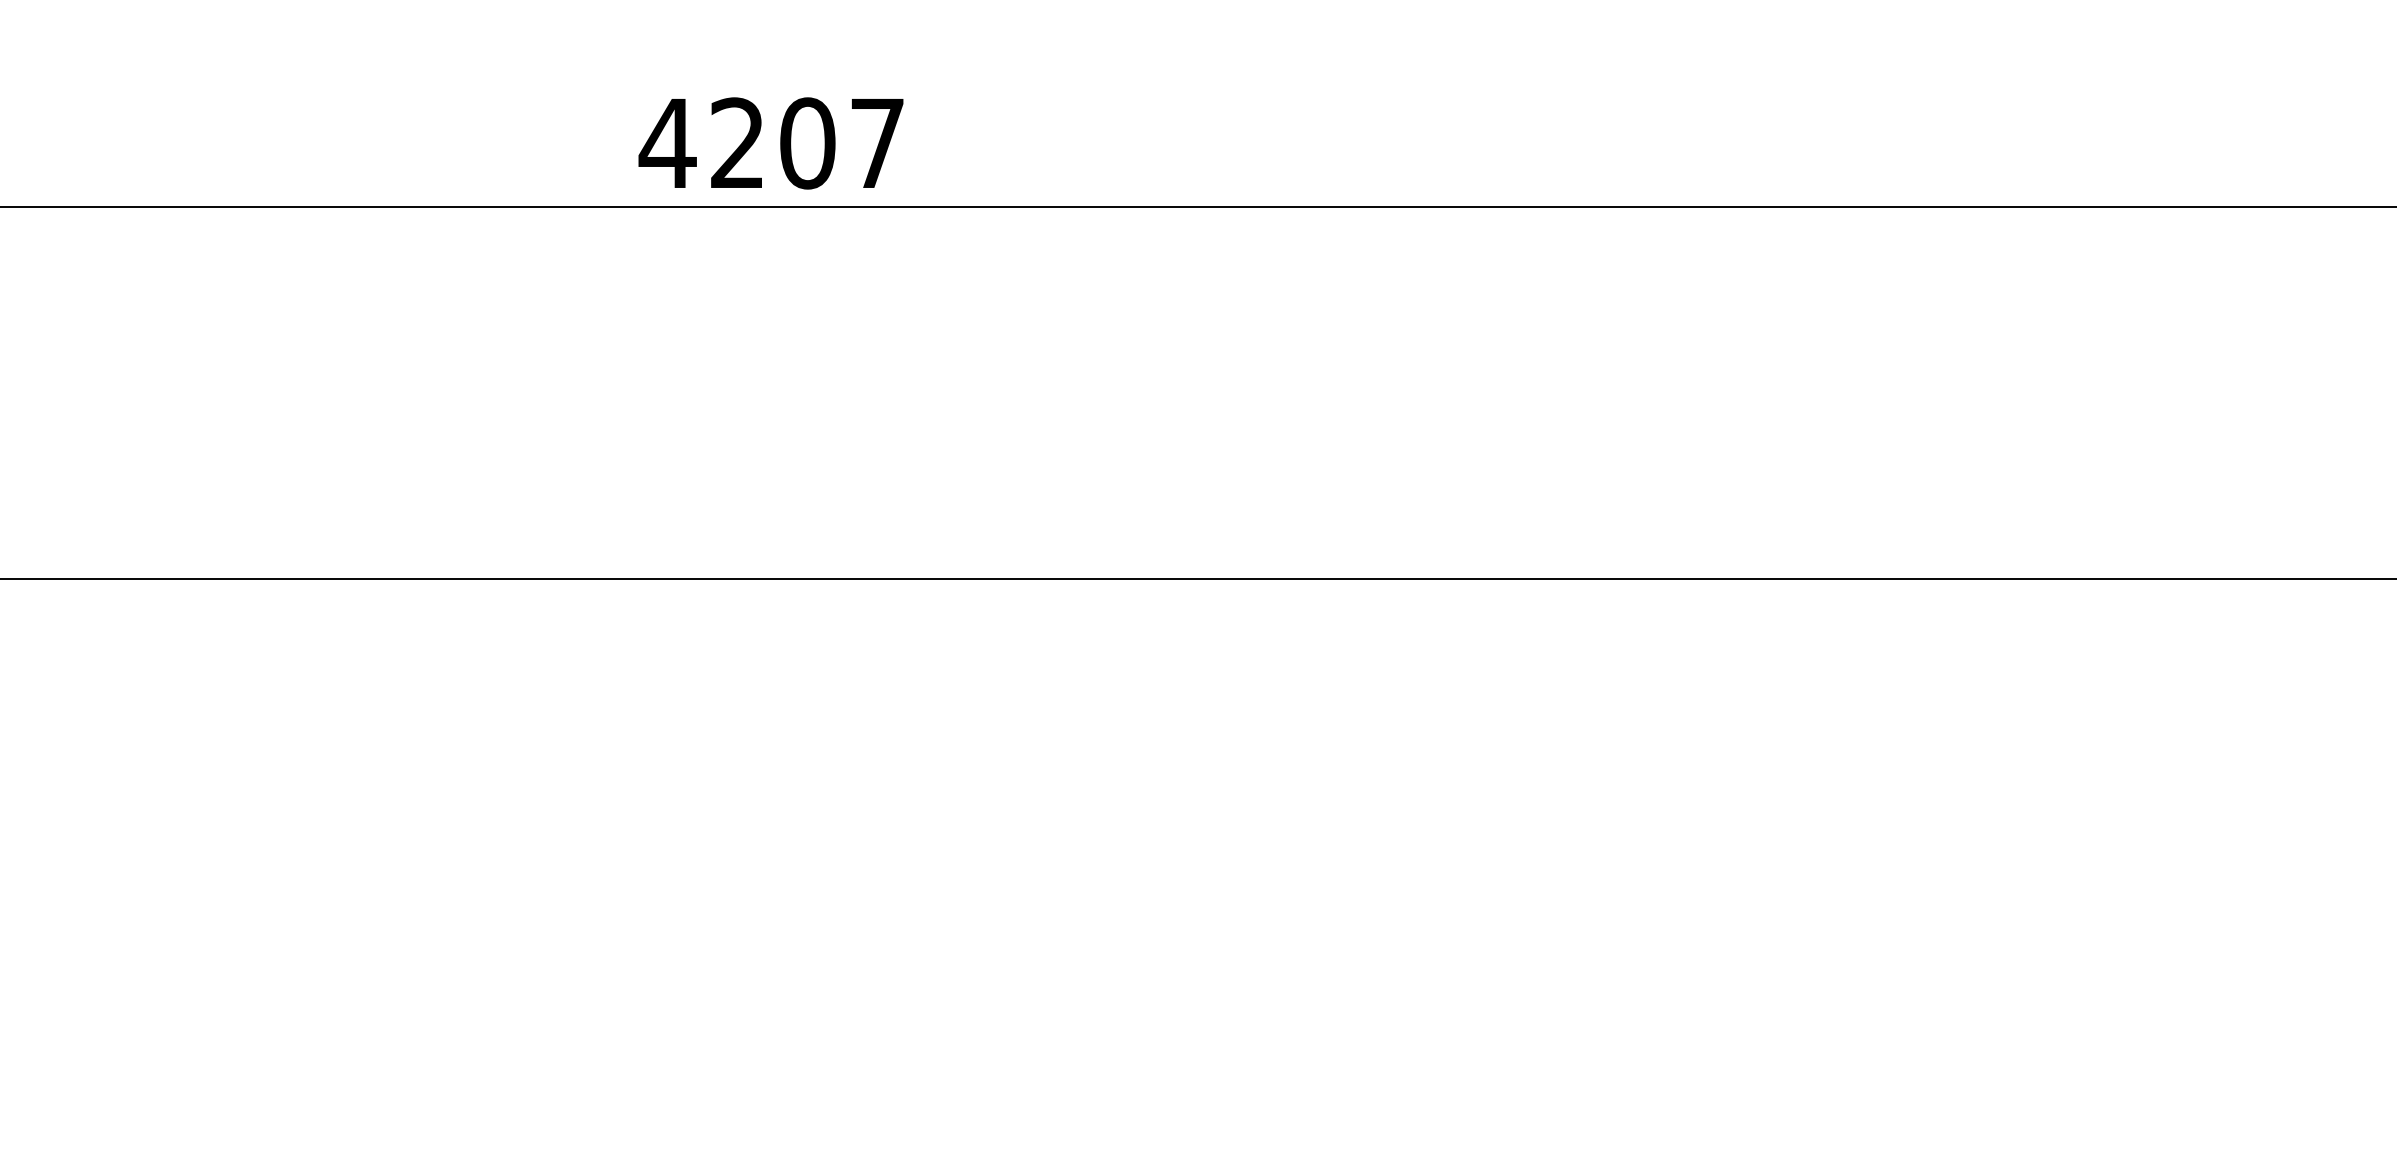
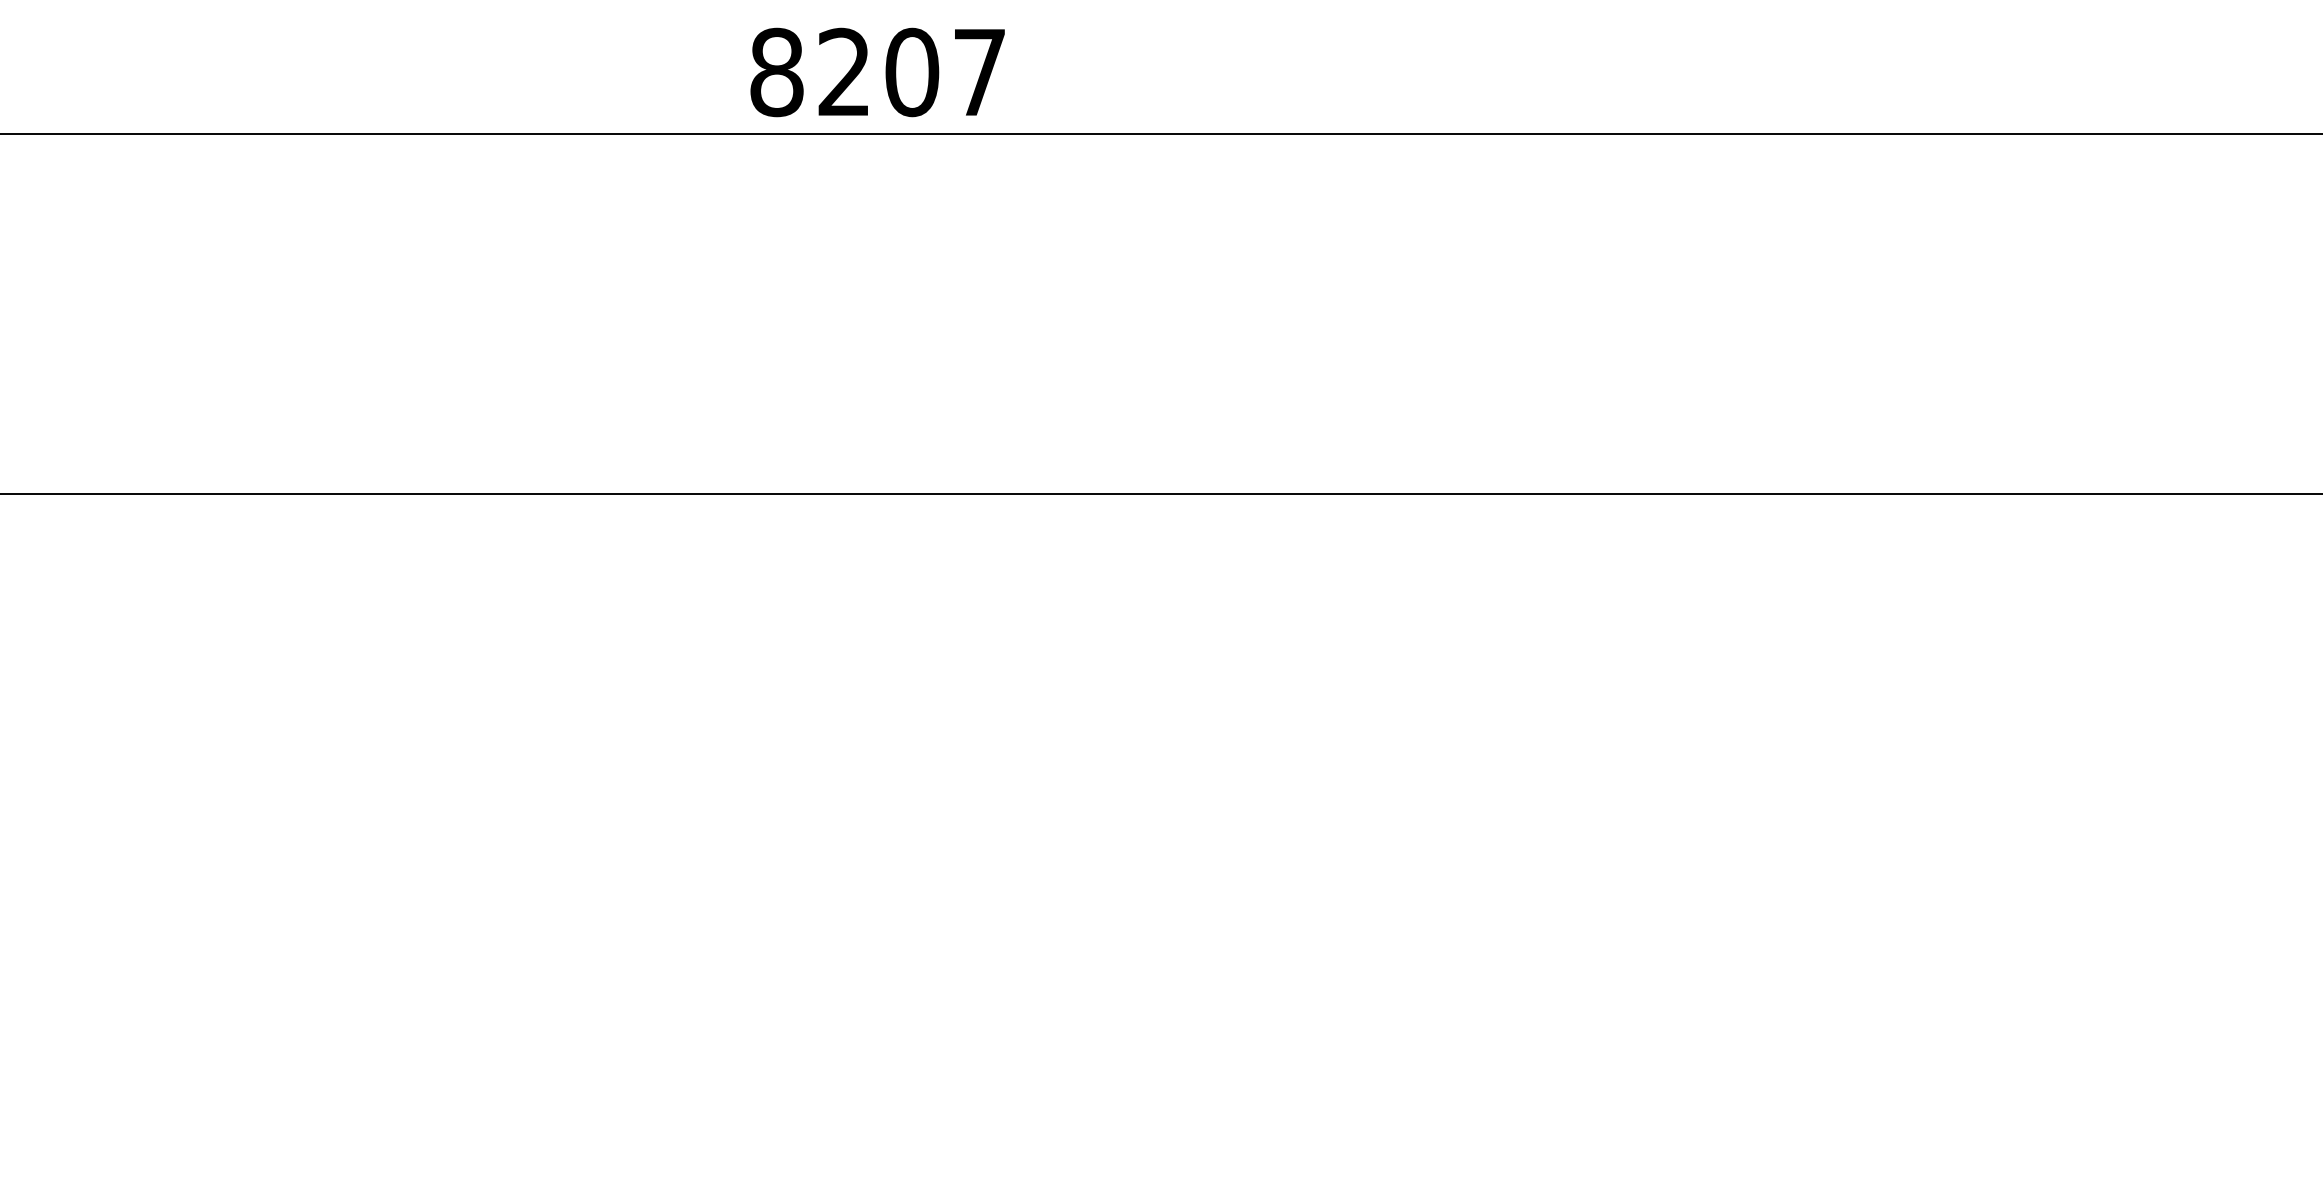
text: (667, 143) -> (776, 72), 4207 -> 8207

